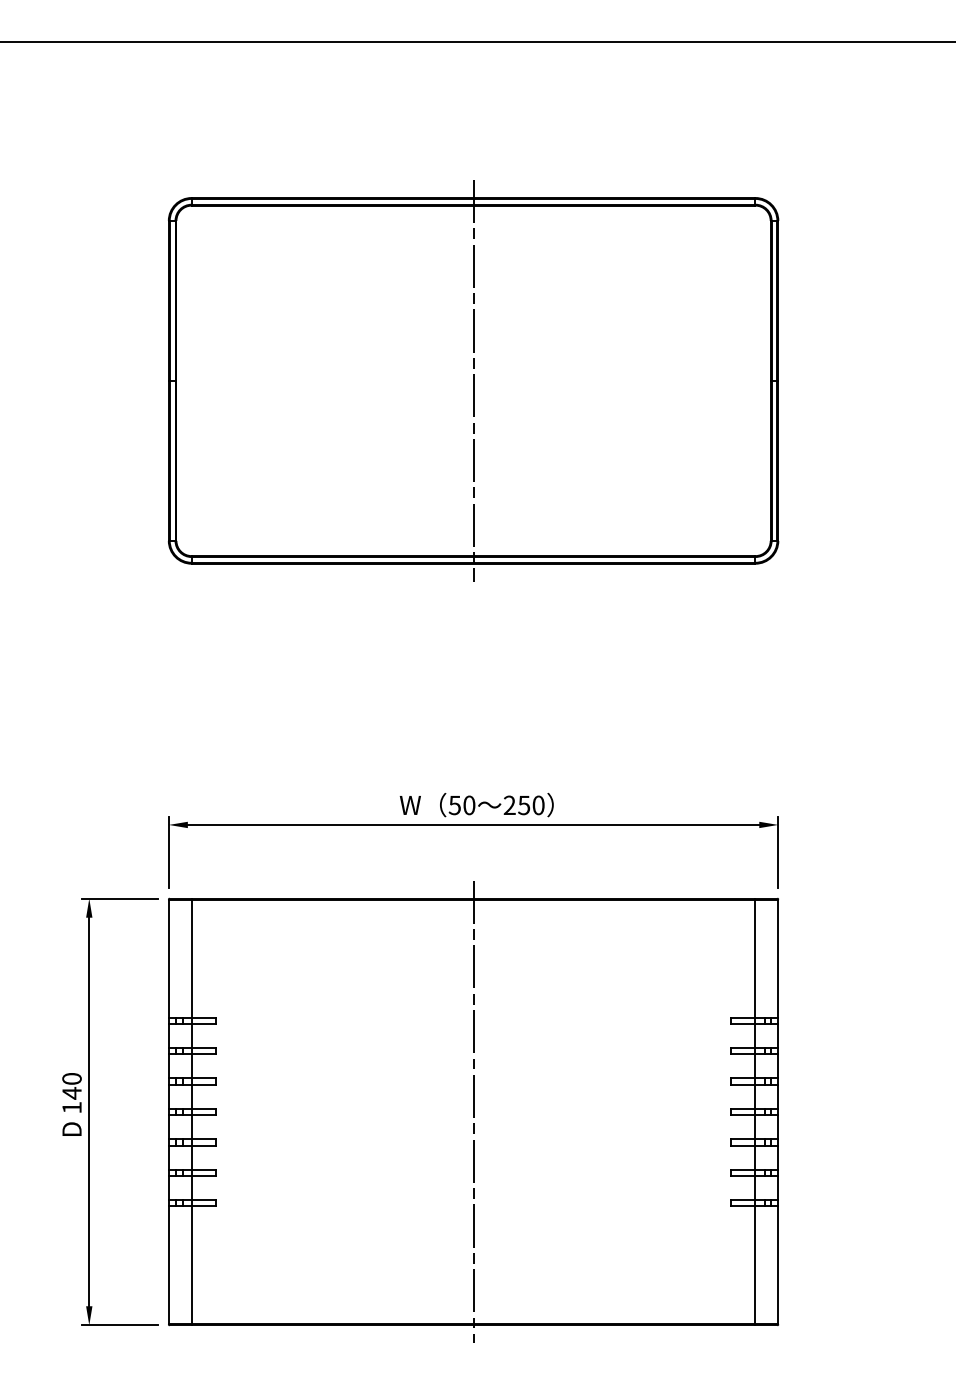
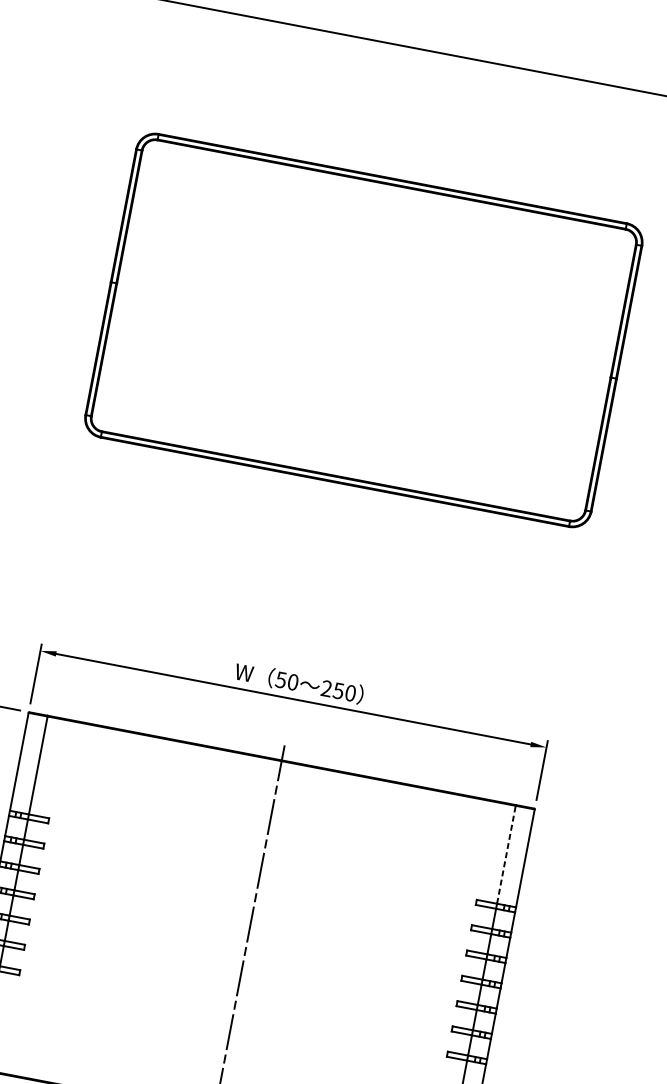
line: (473, 380) -> (363, 330), removed
line: (755, 958) -> (506, 854), solid -> dashed

